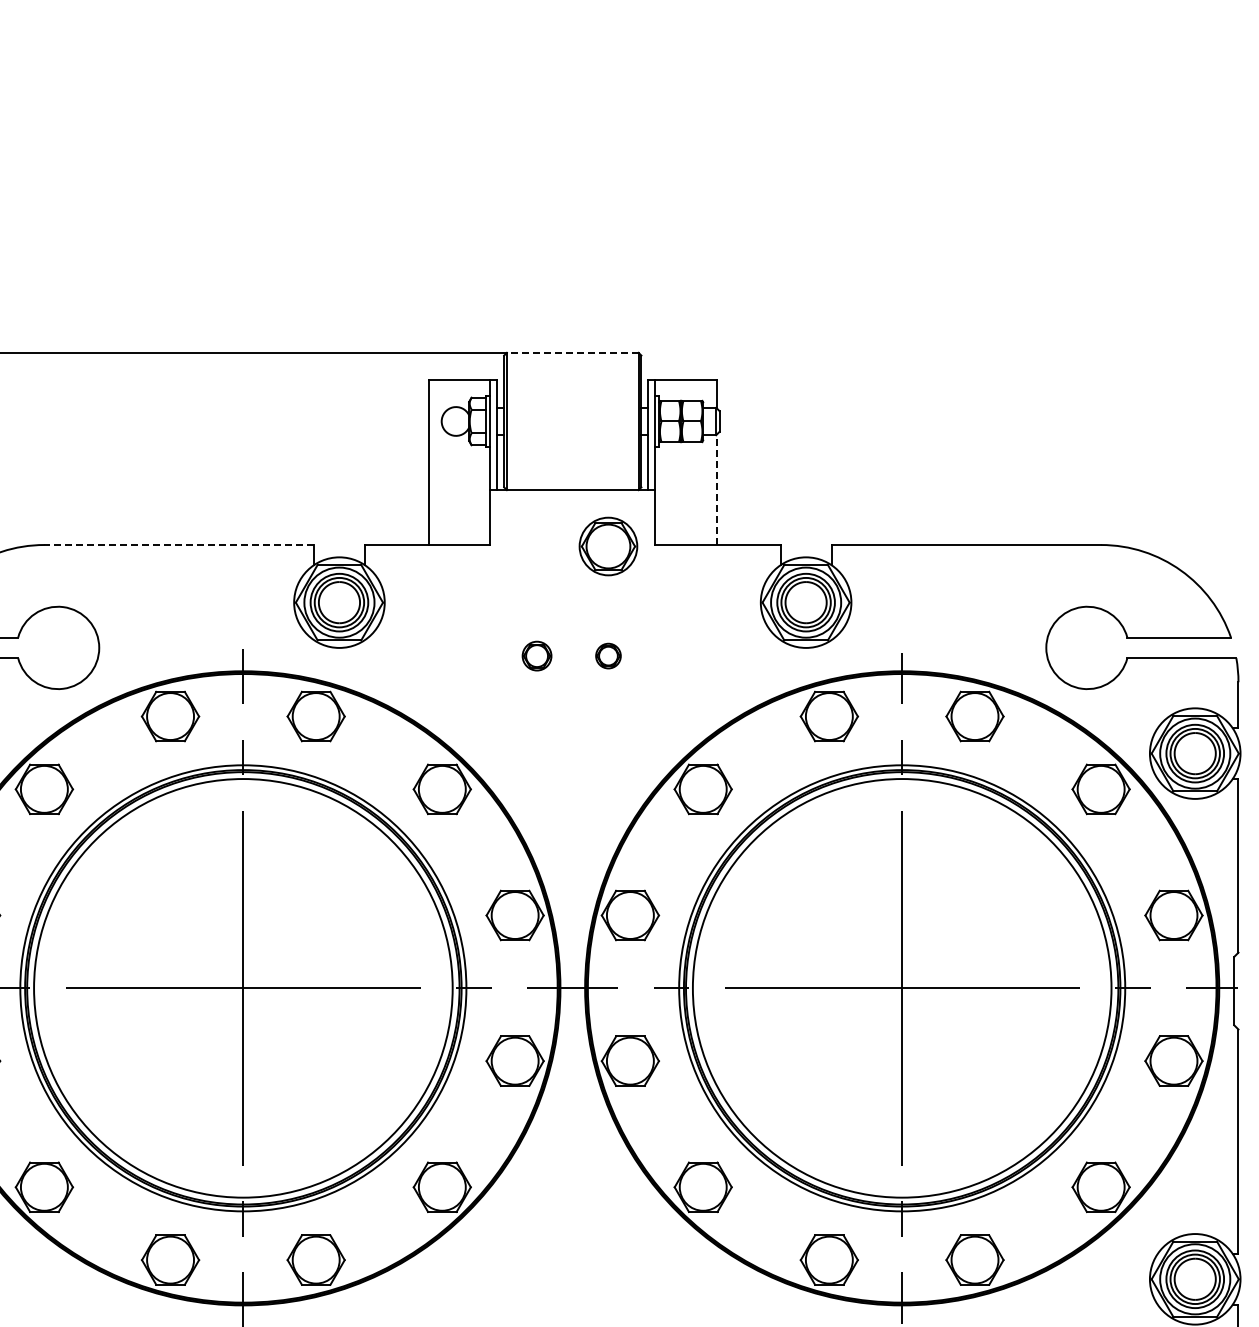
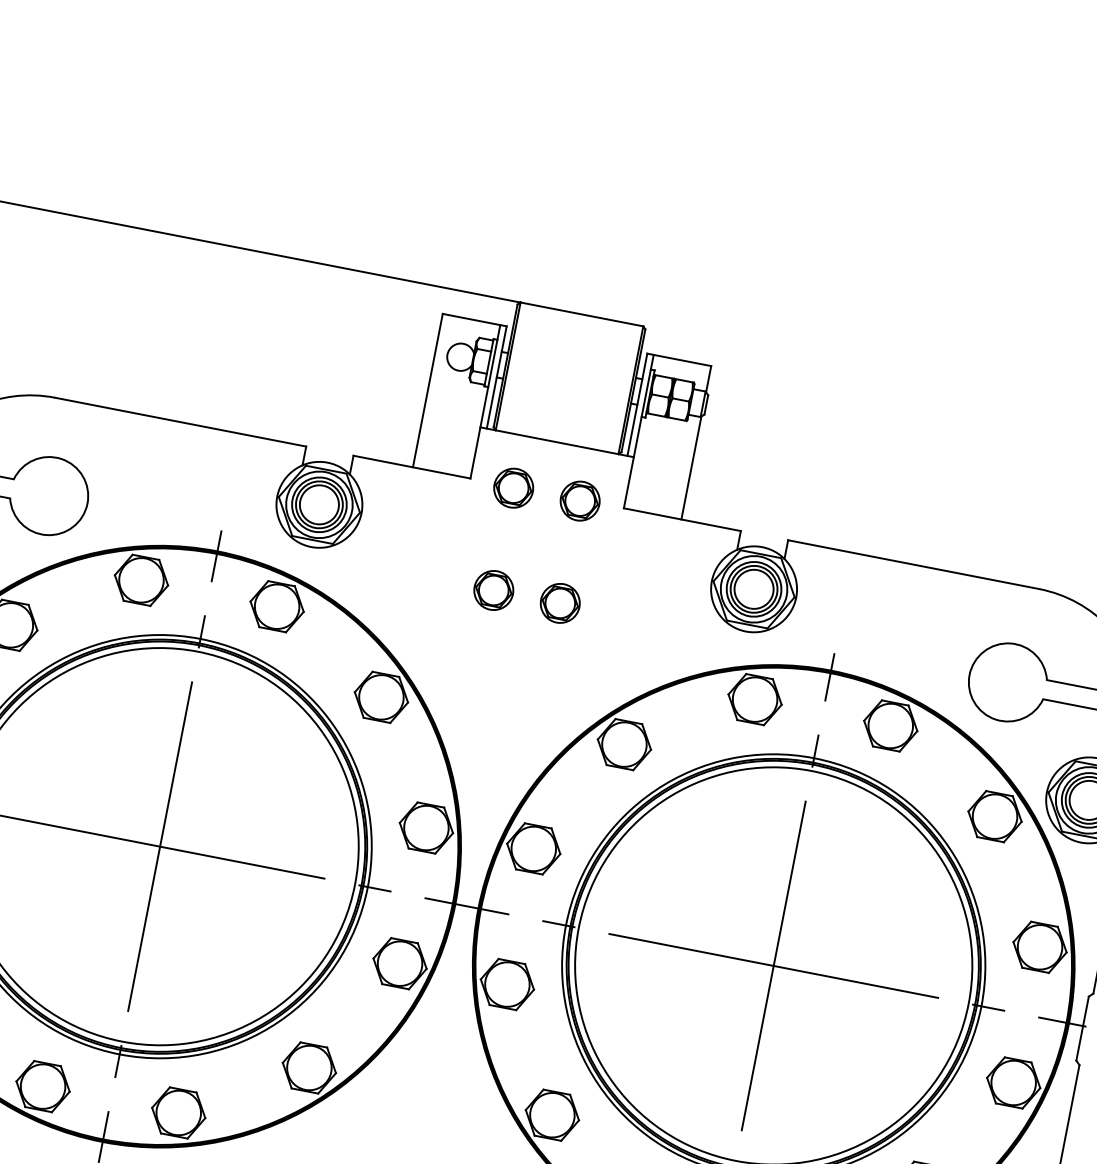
line: (572, 352) -> (581, 314), dashed -> solid
line: (716, 489) -> (691, 467), dashed -> solid
line: (179, 545) -> (180, 422), dashed -> solid
part: (536, 545) -> (513, 487), added
part: (608, 545) -> (580, 500), size x0.71
part: (536, 655) -> (493, 589), size x1.43
part: (608, 655) -> (560, 602), size x1.67

